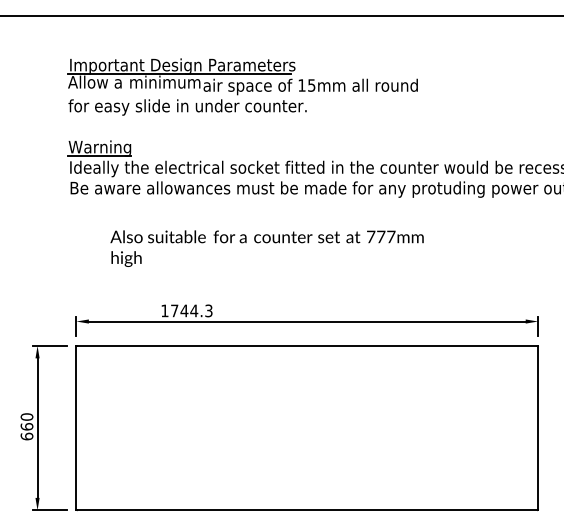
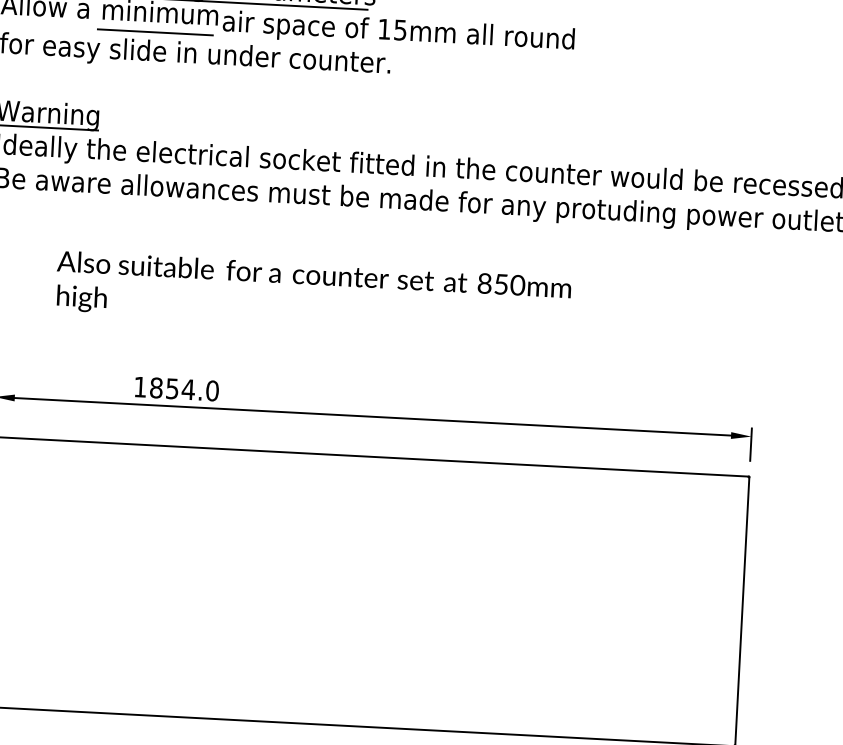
line: (162, 94) -> (155, 32), added
text: (381, 236) -> (501, 283), 777mm -> 850mm
text: (191, 310) -> (184, 388), 1744.3 -> 1854.0

